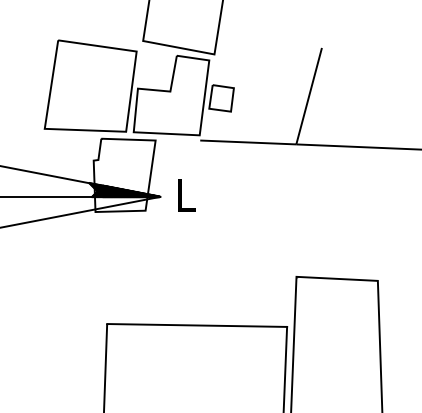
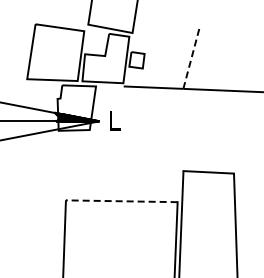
line: (309, 95) -> (191, 58), solid -> dashed
line: (196, 325) -> (121, 201), solid -> dashed

